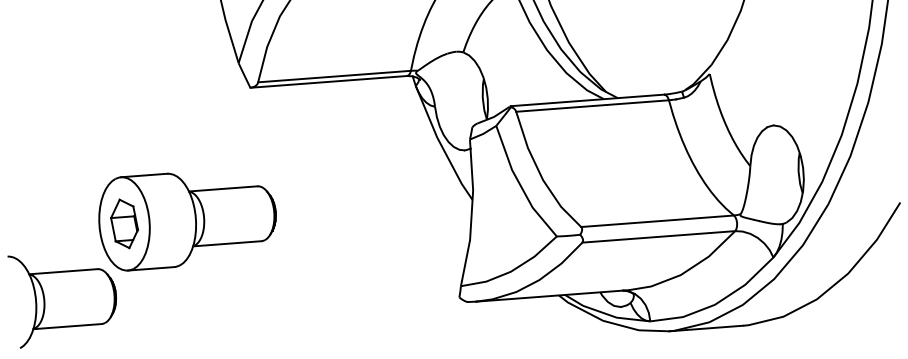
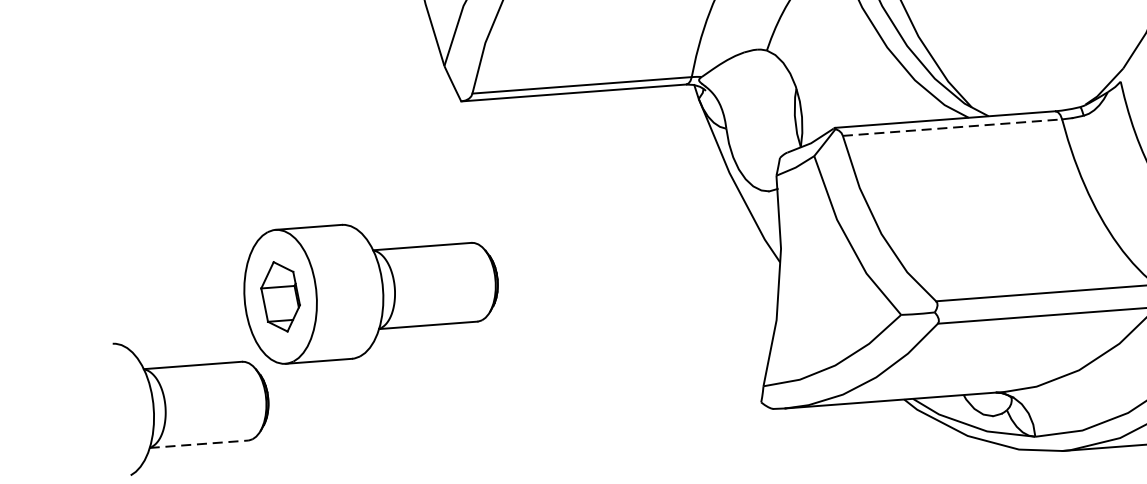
line: (592, 106) -> (952, 128), solid -> dashed
line: (68, 326) -> (200, 444), solid -> dashed

